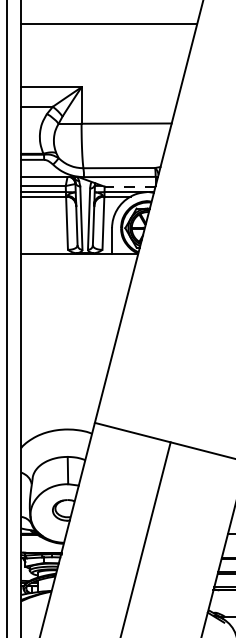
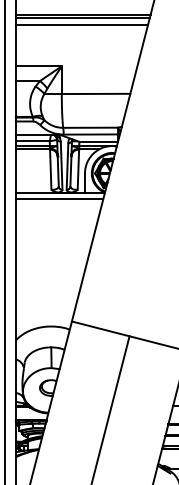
line: (109, 19) -> (83, 14), added
line: (107, 33) -> (81, 25), added
line: (129, 186) -> (98, 141), dashed -> solid
line: (78, 261) -> (59, 198), added

